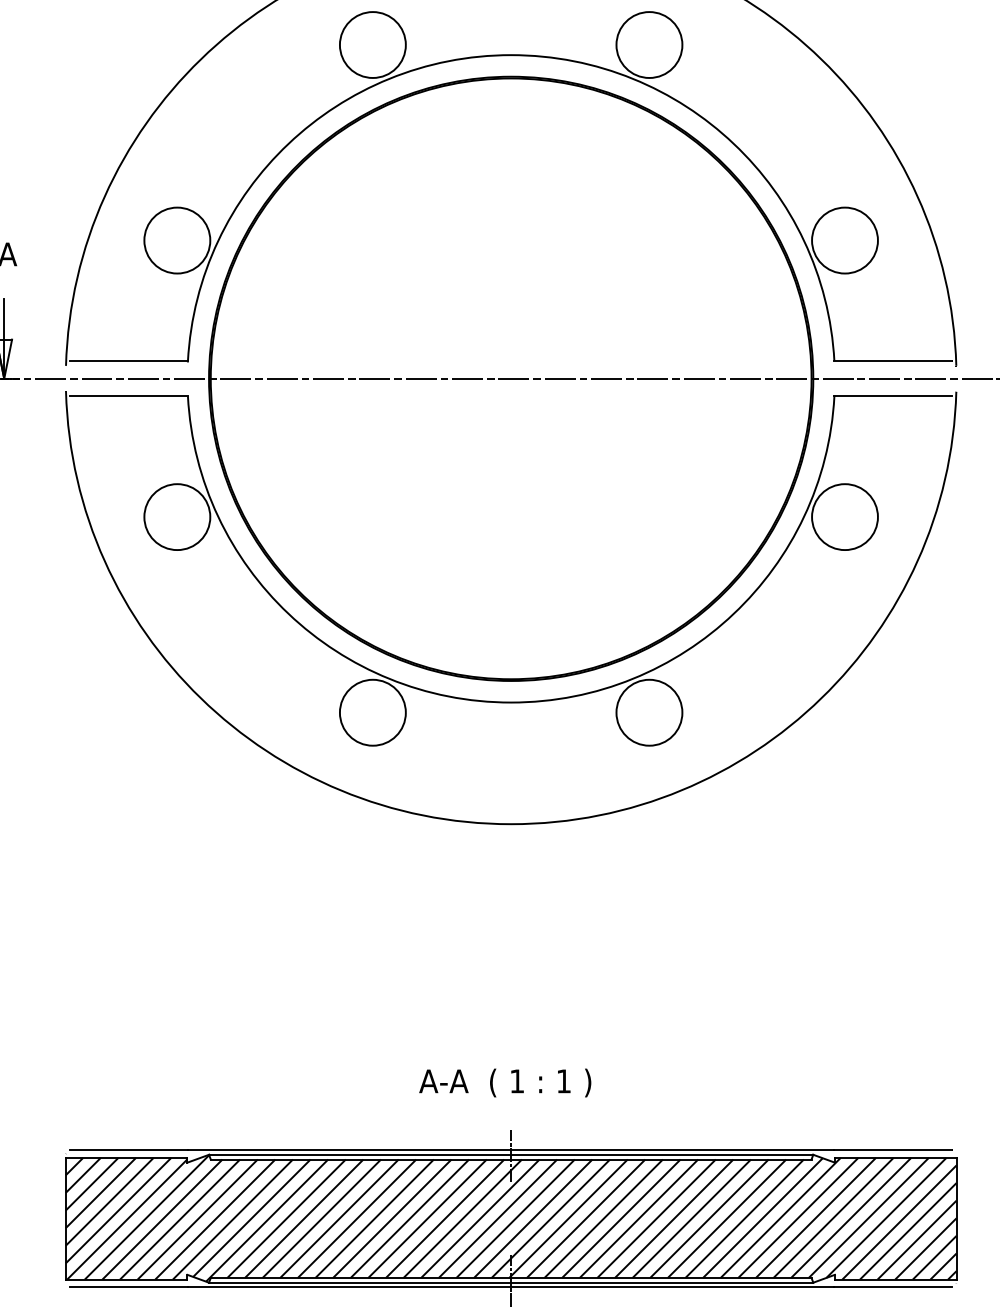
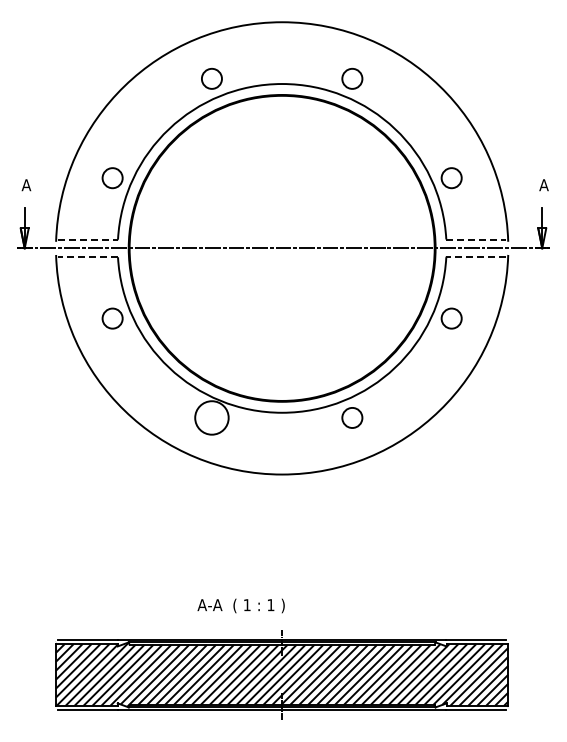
circle: (372, 44) -> (211, 78), size x0.6
circle: (649, 44) -> (352, 78), size x0.6
circle: (177, 239) -> (112, 177), size x0.6
circle: (844, 239) -> (451, 177), size x0.6
line: (129, 361) -> (88, 239), solid -> dashed
line: (893, 361) -> (476, 239), solid -> dashed
line: (129, 396) -> (88, 257), solid -> dashed
line: (893, 396) -> (476, 257), solid -> dashed
circle: (177, 516) -> (112, 318), size x0.6
circle: (844, 516) -> (451, 318), size x0.6
circle: (649, 711) -> (352, 417), size x0.6
text: (503, 1082) -> (240, 605), moved

